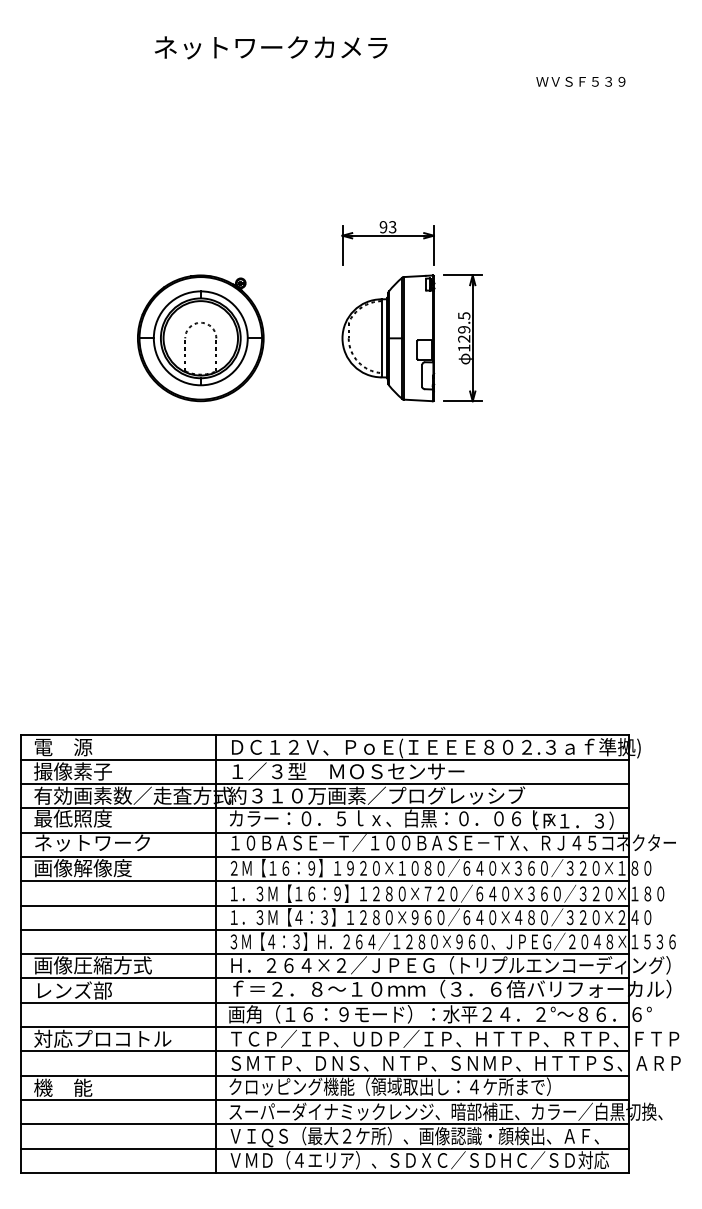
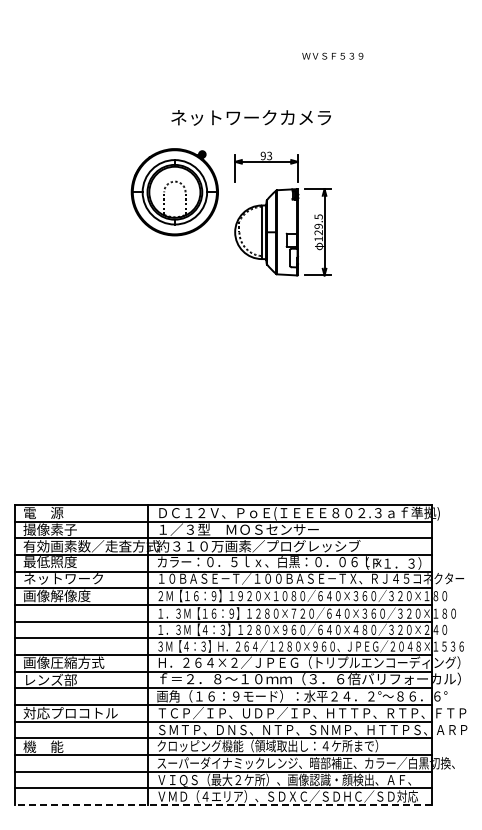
text: (270, 47) -> (250, 117), moved
text: (580, 80) -> (332, 55), moved
part: (200, 338) -> (174, 192), moved
line: (324, 1173) -> (222, 805), solid -> dashed

